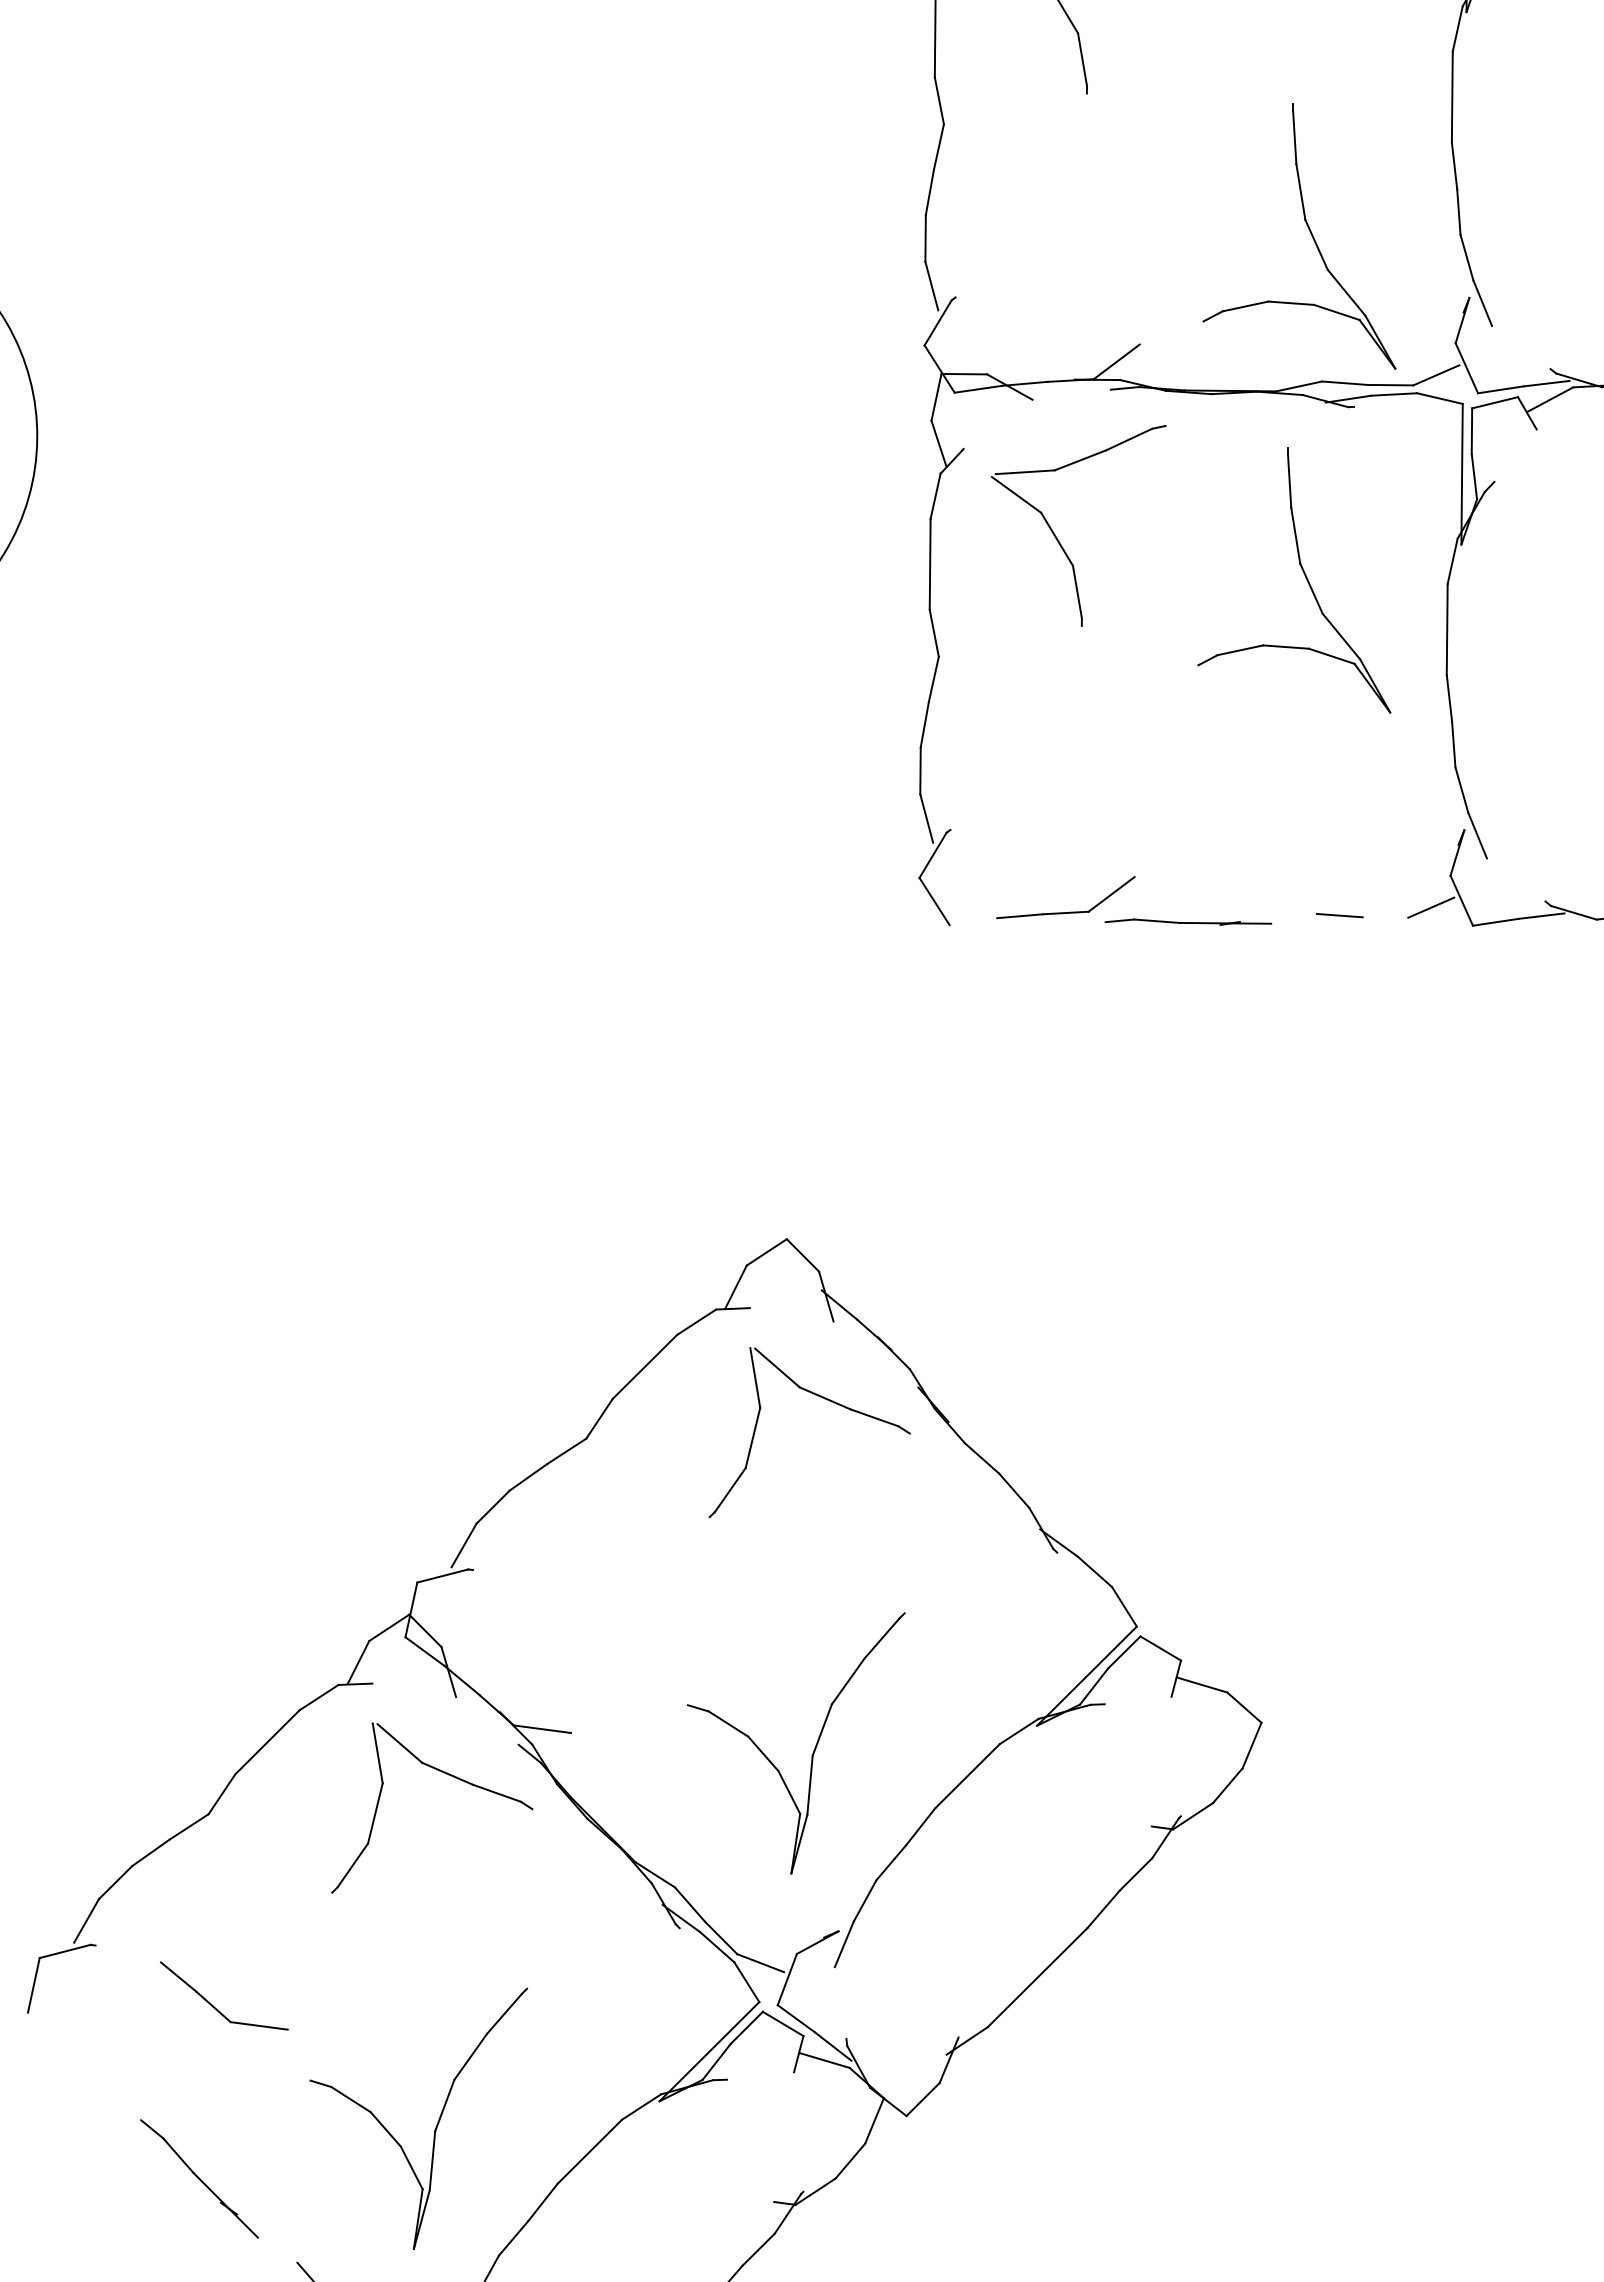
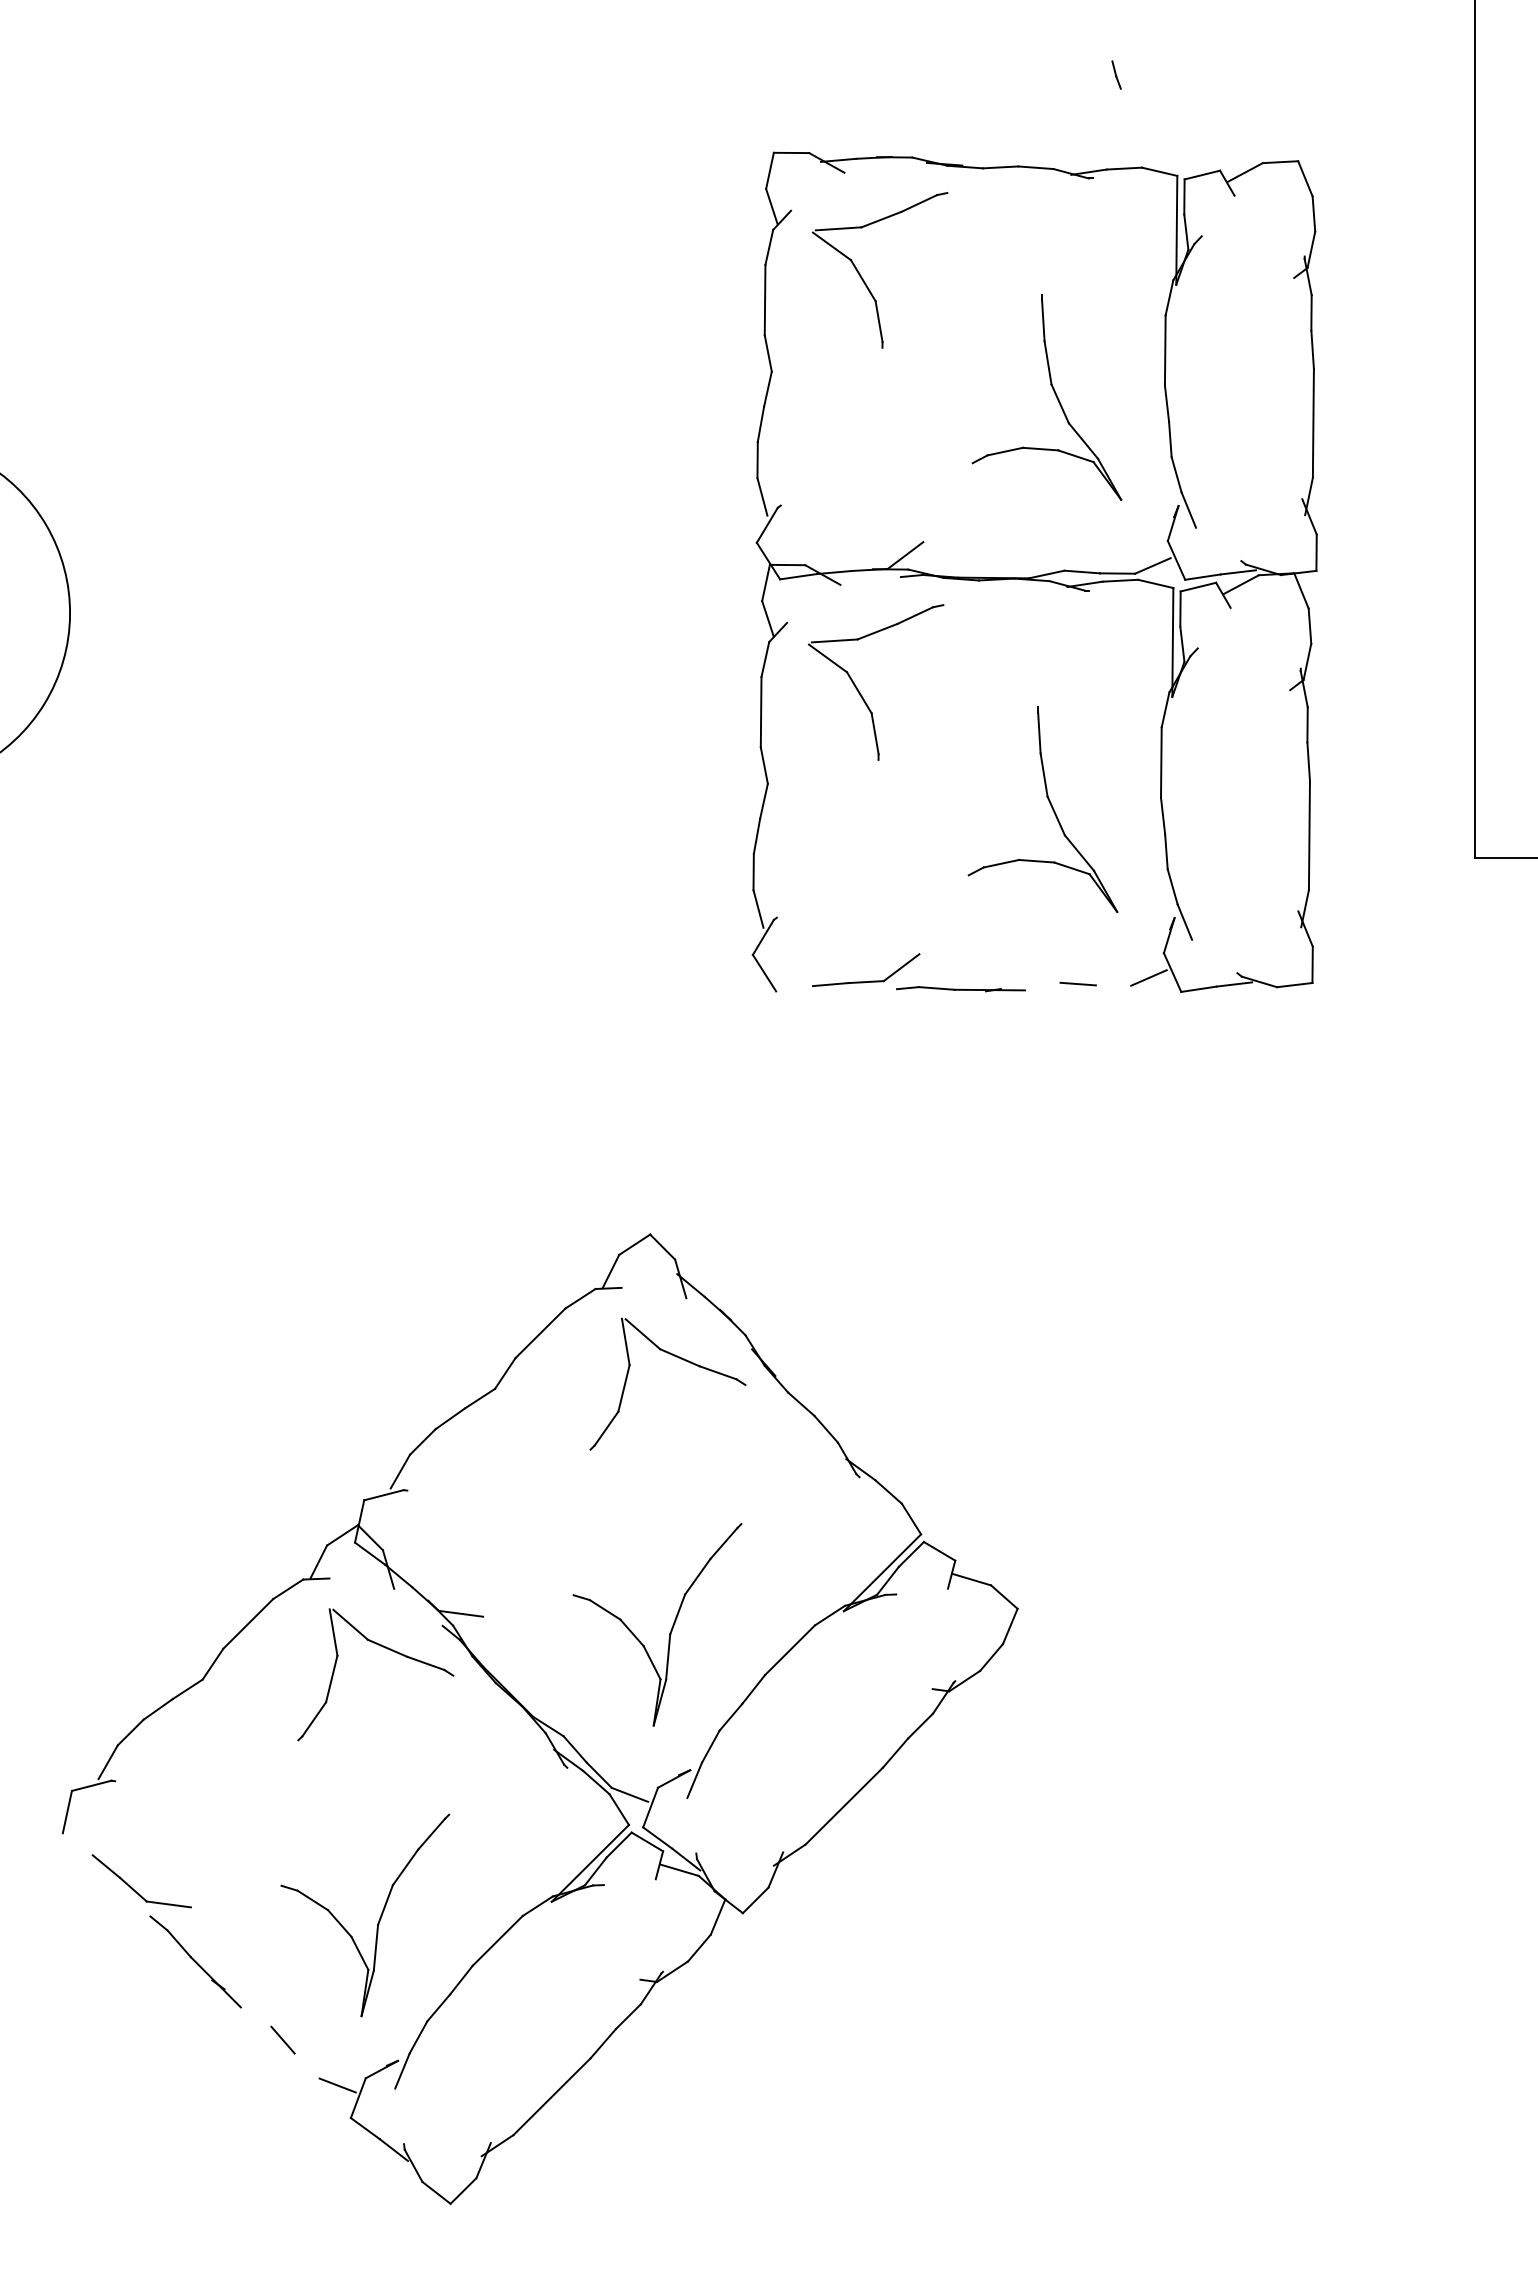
part: (1309, 231) -> (1054, 393), moved
part: (1304, 575) -> (1050, 805), moved
part: (213, 2005) -> (133, 1888), moved

